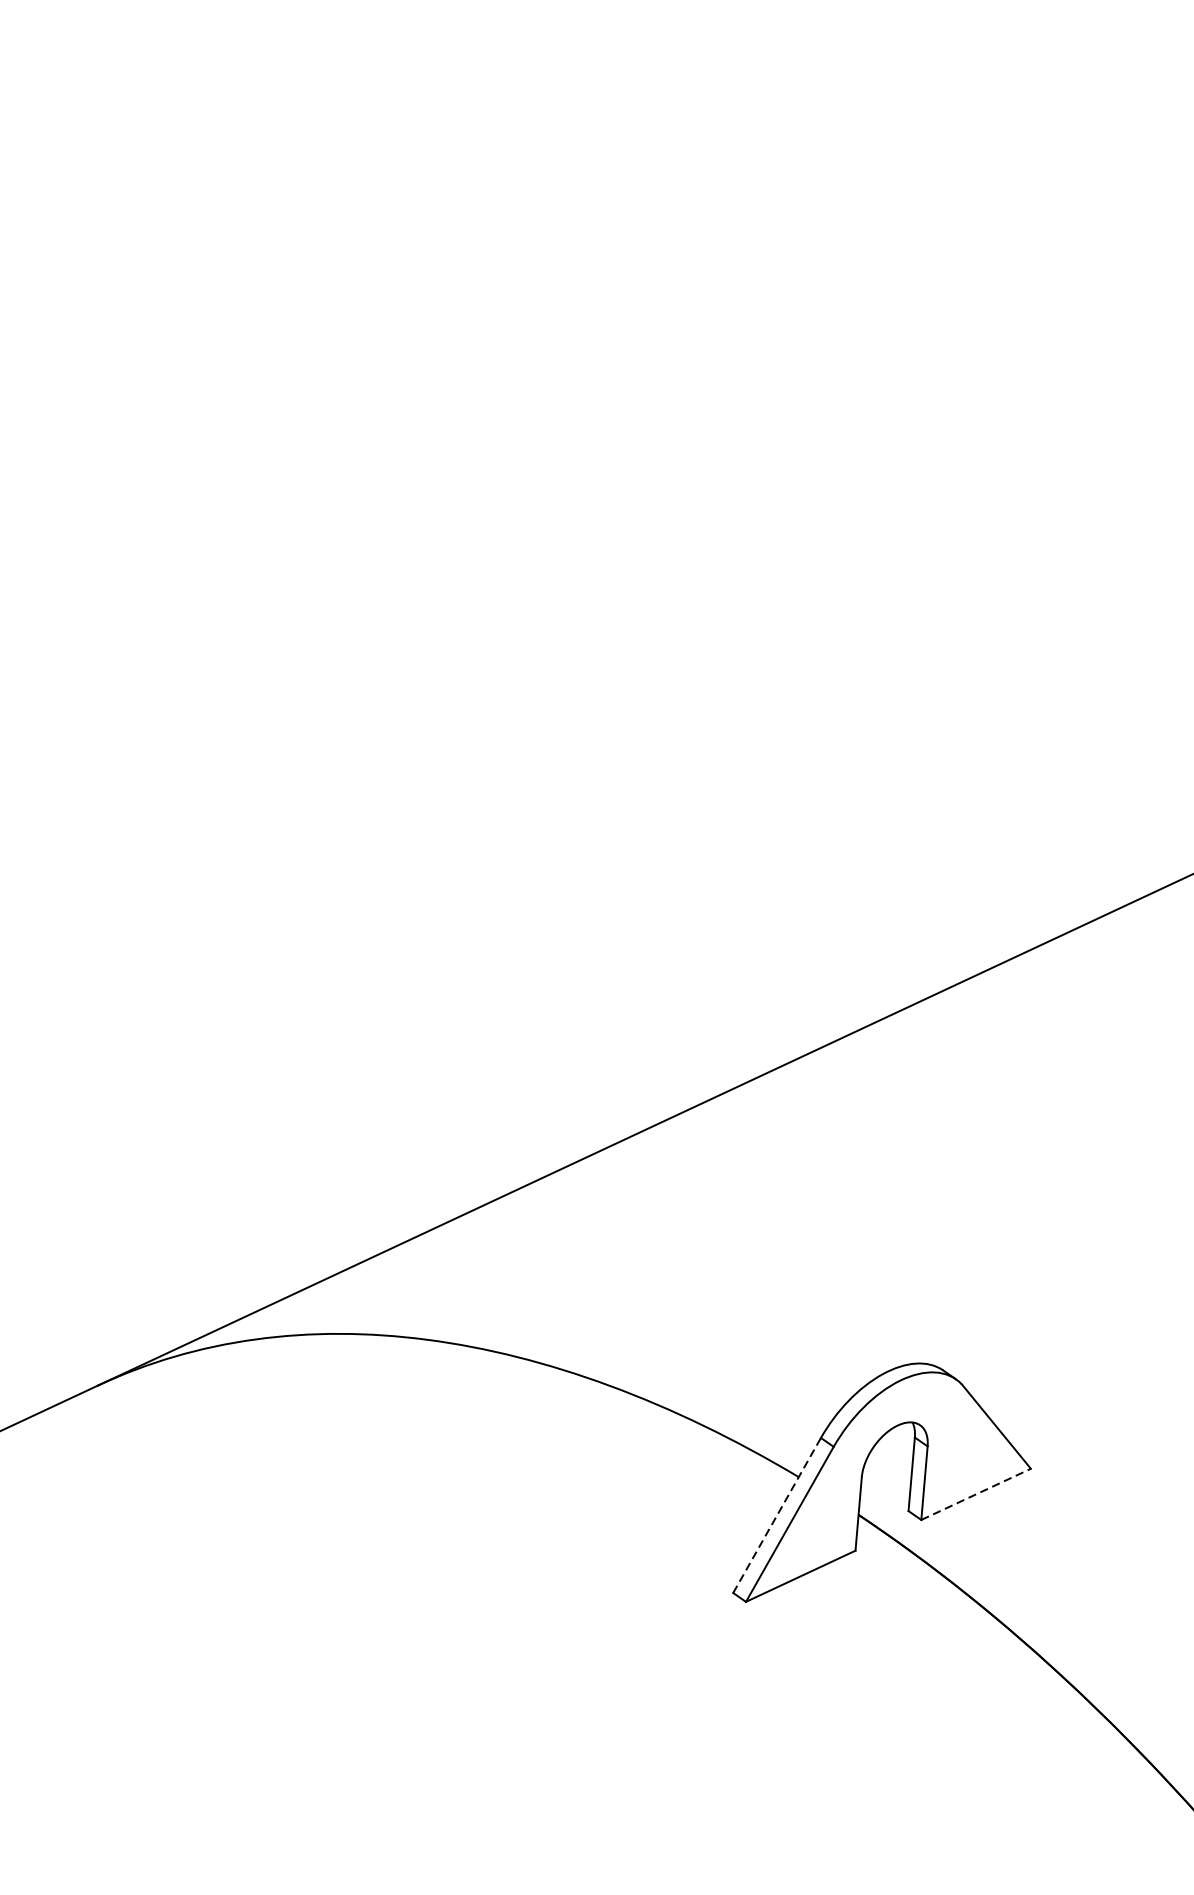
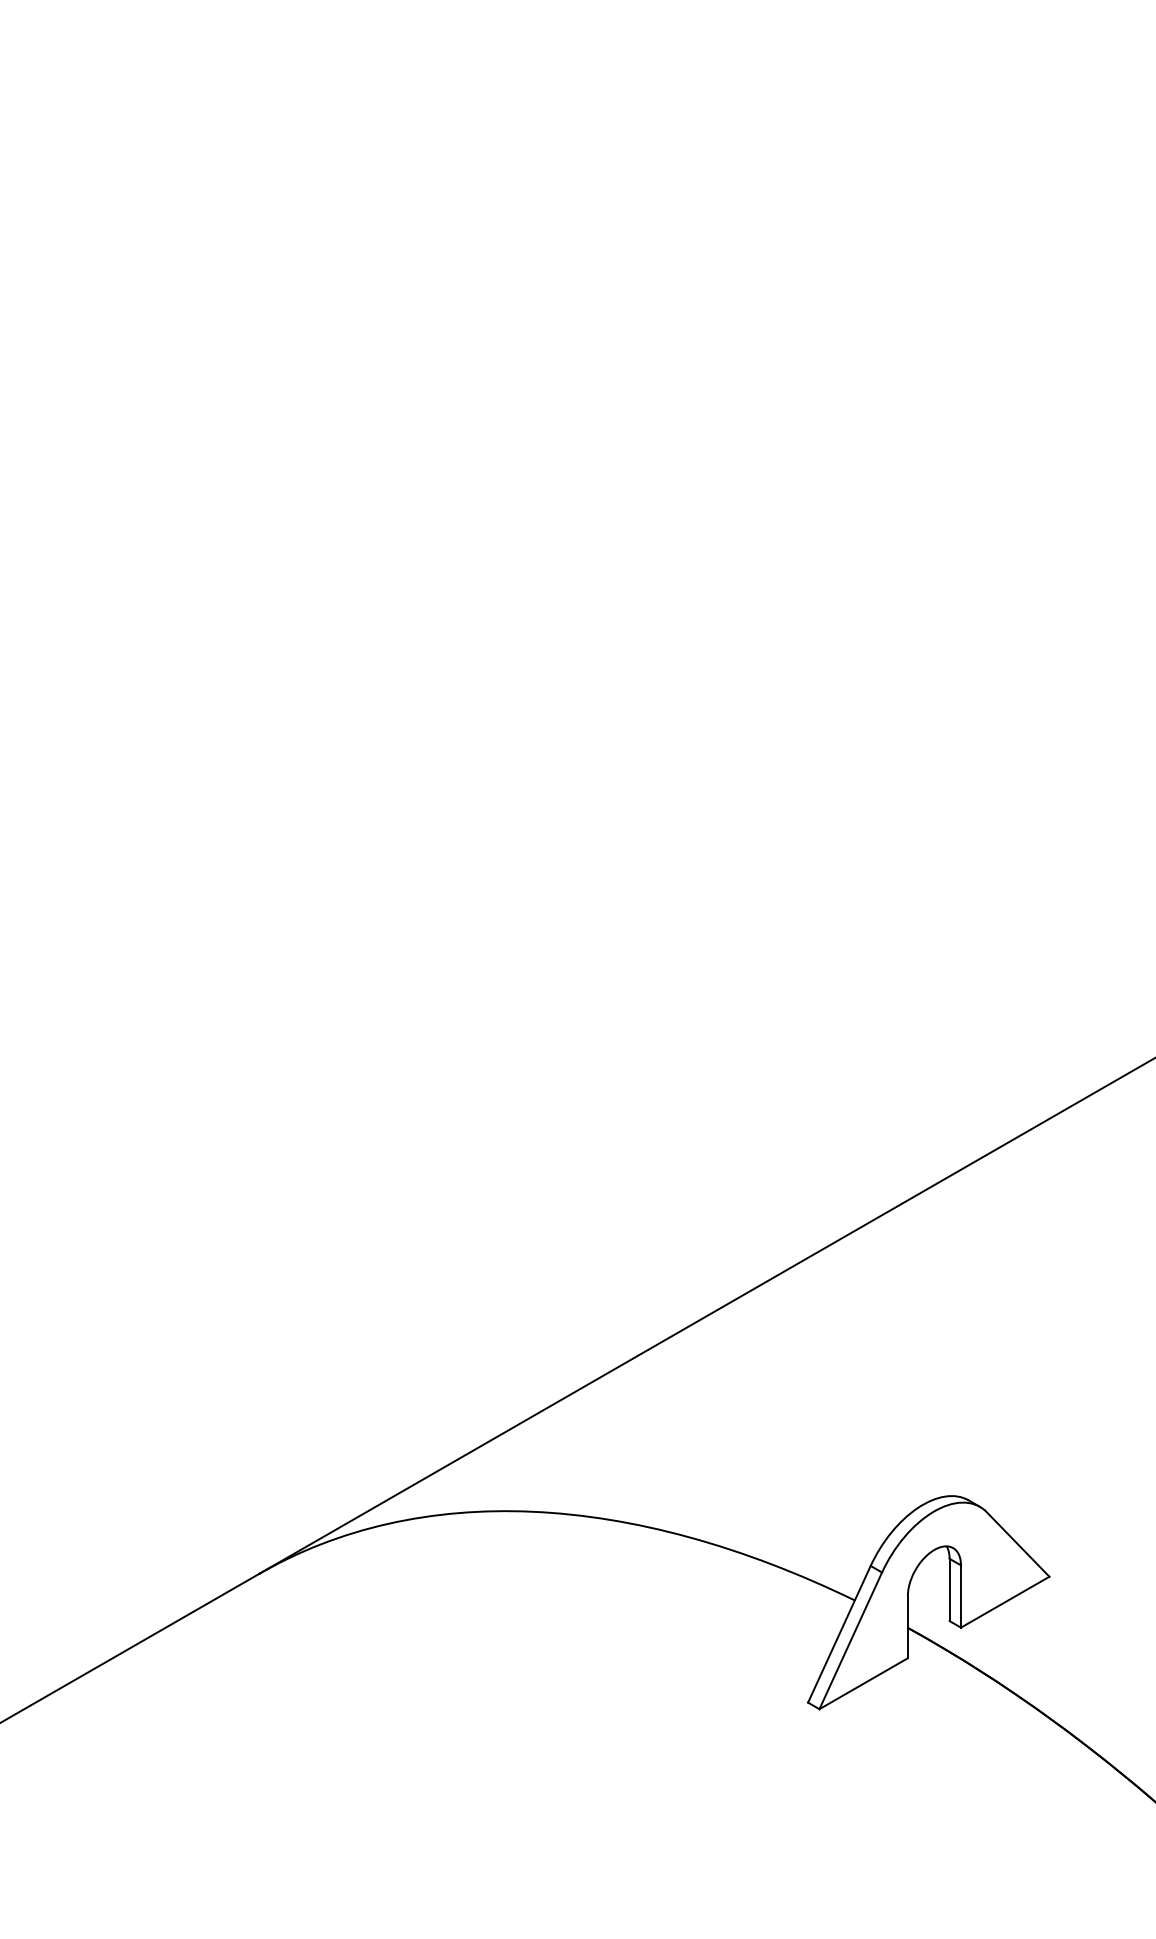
line: (976, 1493) -> (1005, 1601), dashed -> solid
line: (777, 1514) -> (839, 1633), dashed -> solid

